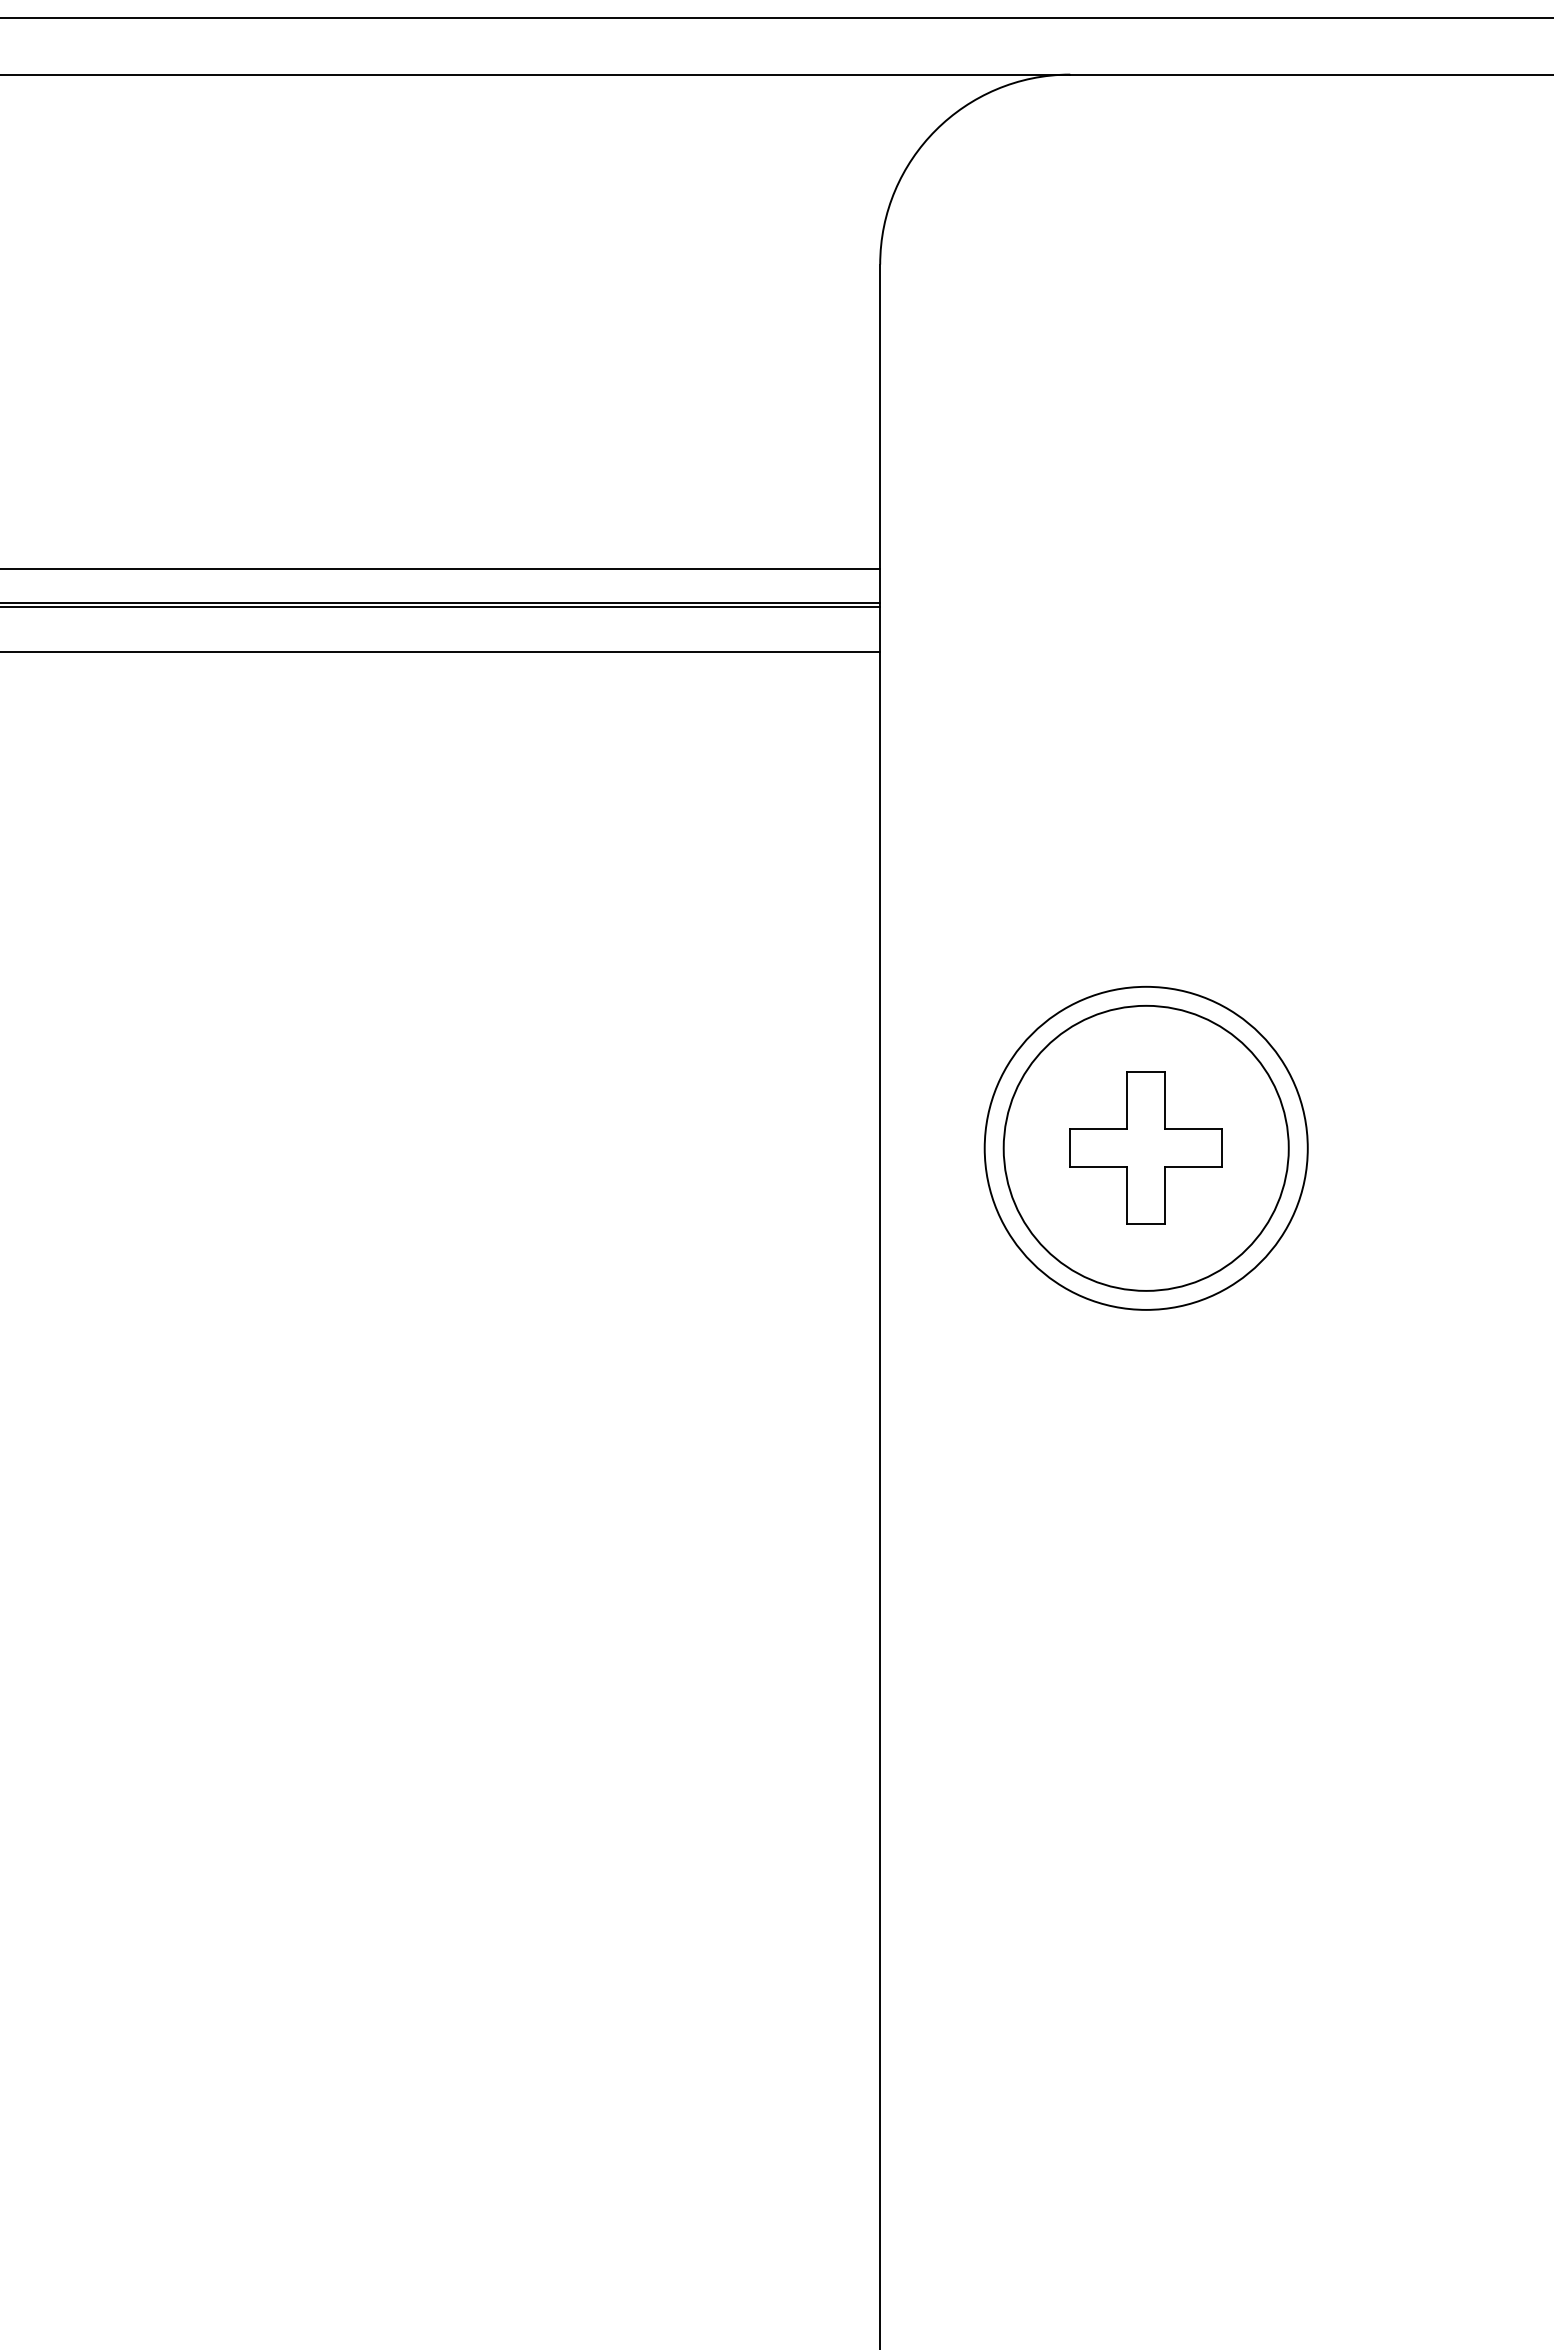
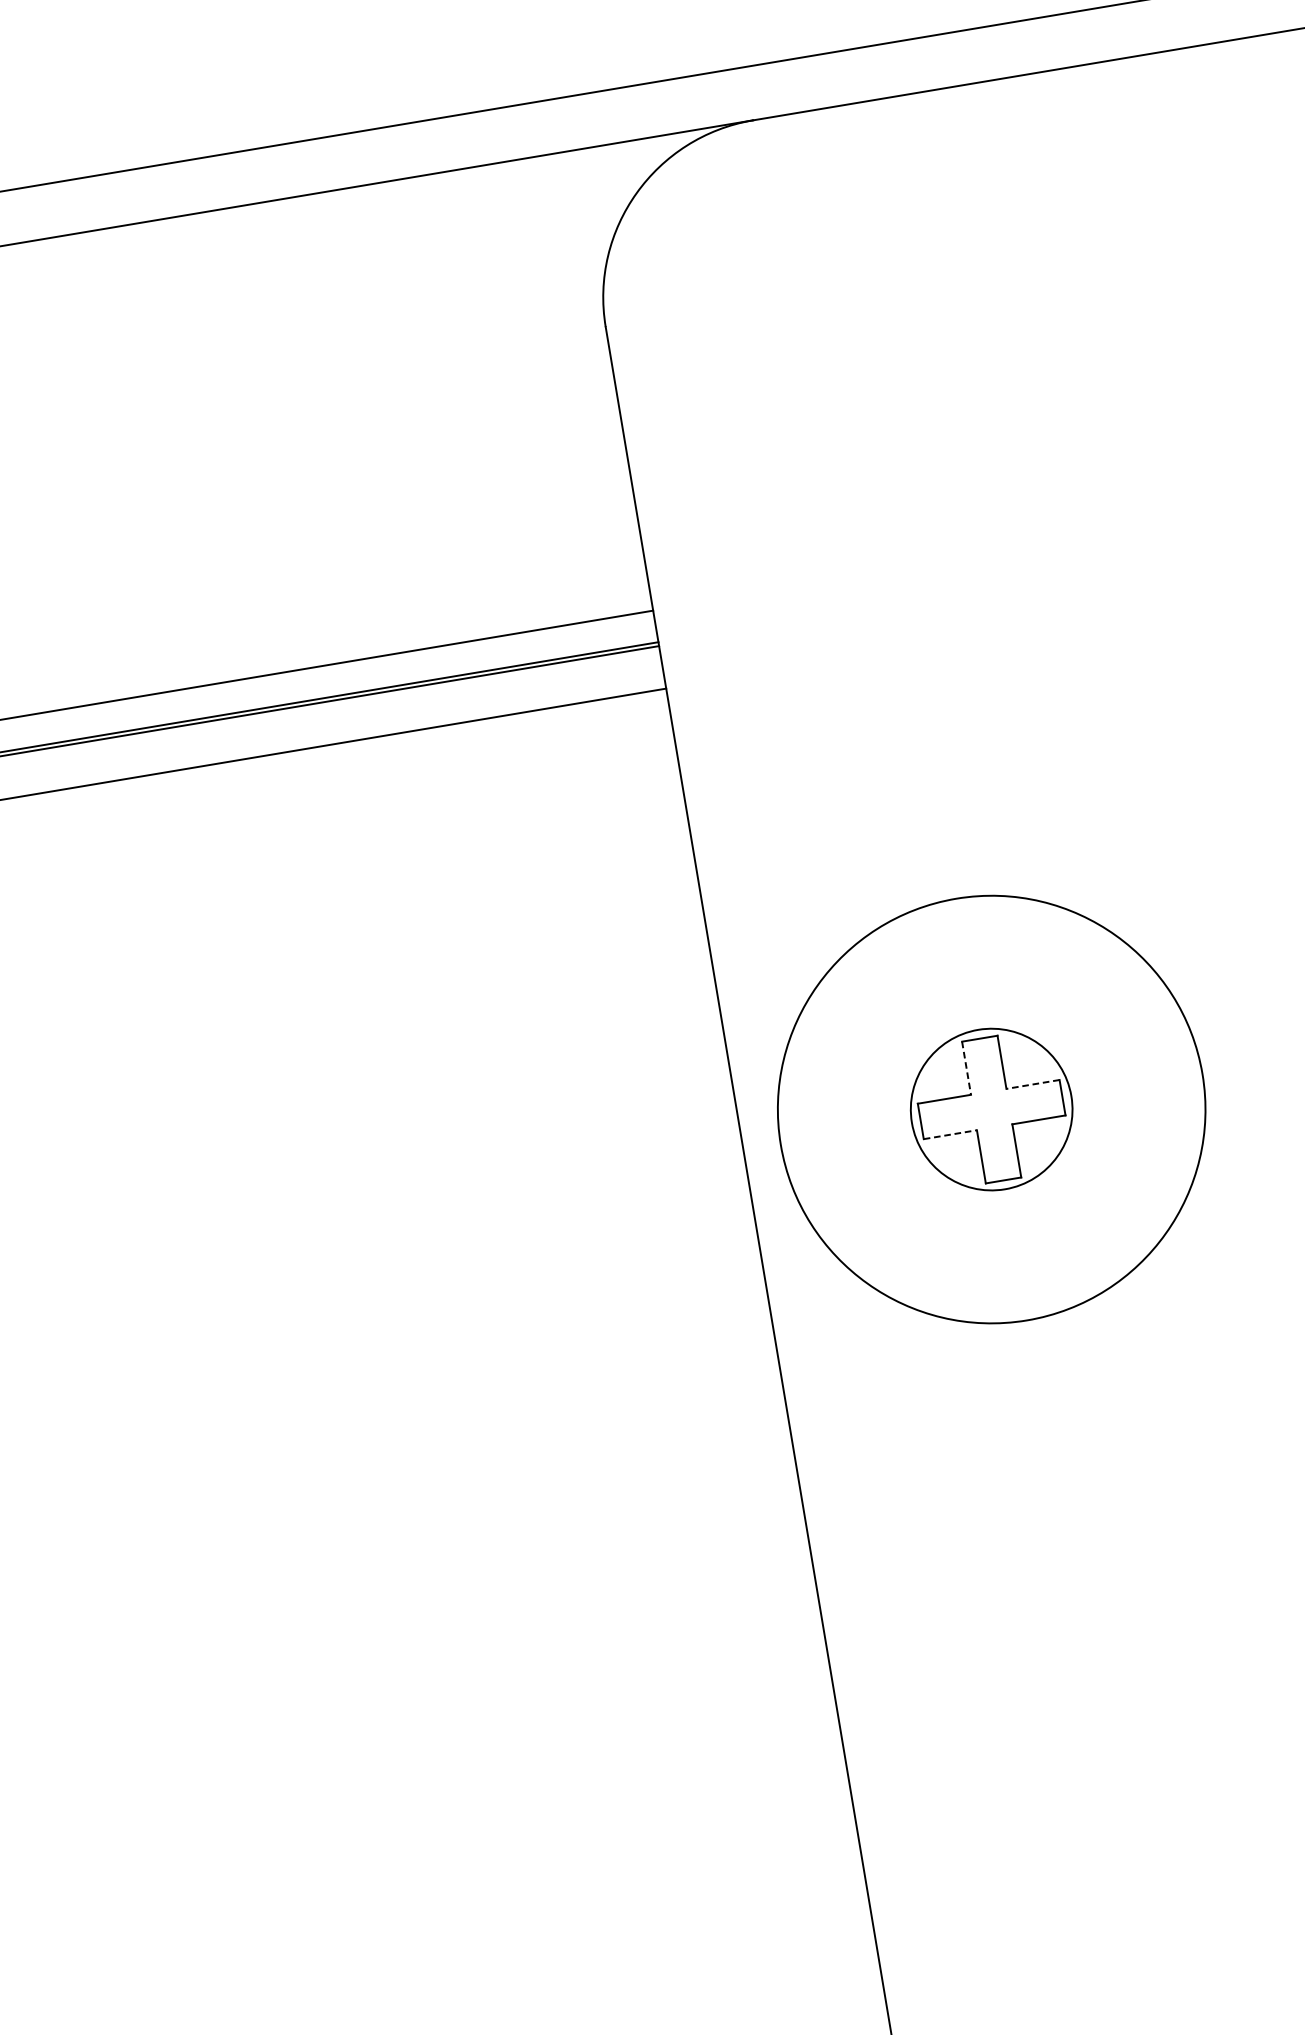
line: (1127, 1100) -> (966, 1067), solid -> dashed
line: (1193, 1129) -> (1032, 1084), solid -> dashed
circle: (1145, 1147) -> (990, 1108), size x0.6
circle: (1145, 1147) -> (990, 1108), size x1.4
line: (1098, 1167) -> (950, 1134), solid -> dashed

